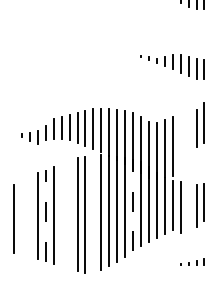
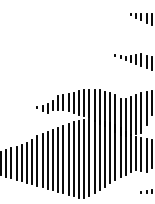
line: (188, 137) -> (146, 108), added
line: (180, 144) -> (141, 113), added
line: (133, 204) -> (110, 152), dashed -> solid
line: (188, 207) -> (146, 154), added
line: (69, 213) -> (68, 158), added
line: (46, 214) -> (53, 159), dashed -> solid
line: (61, 214) -> (63, 159), added
line: (93, 214) -> (84, 159), added
line: (22, 216) -> (37, 160), added
line: (29, 216) -> (42, 160), added
line: (6, 219) -> (27, 162), added

